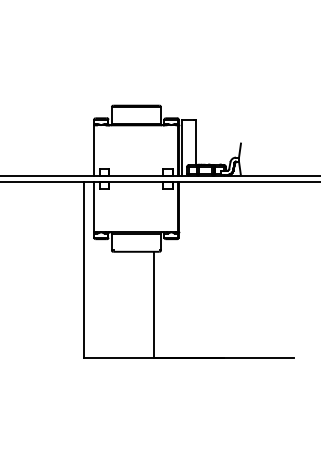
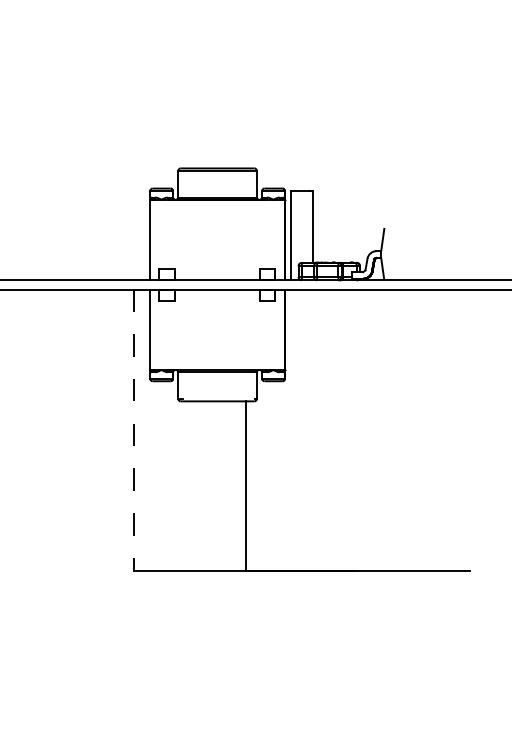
line: (83, 270) -> (133, 431), solid -> dashed

